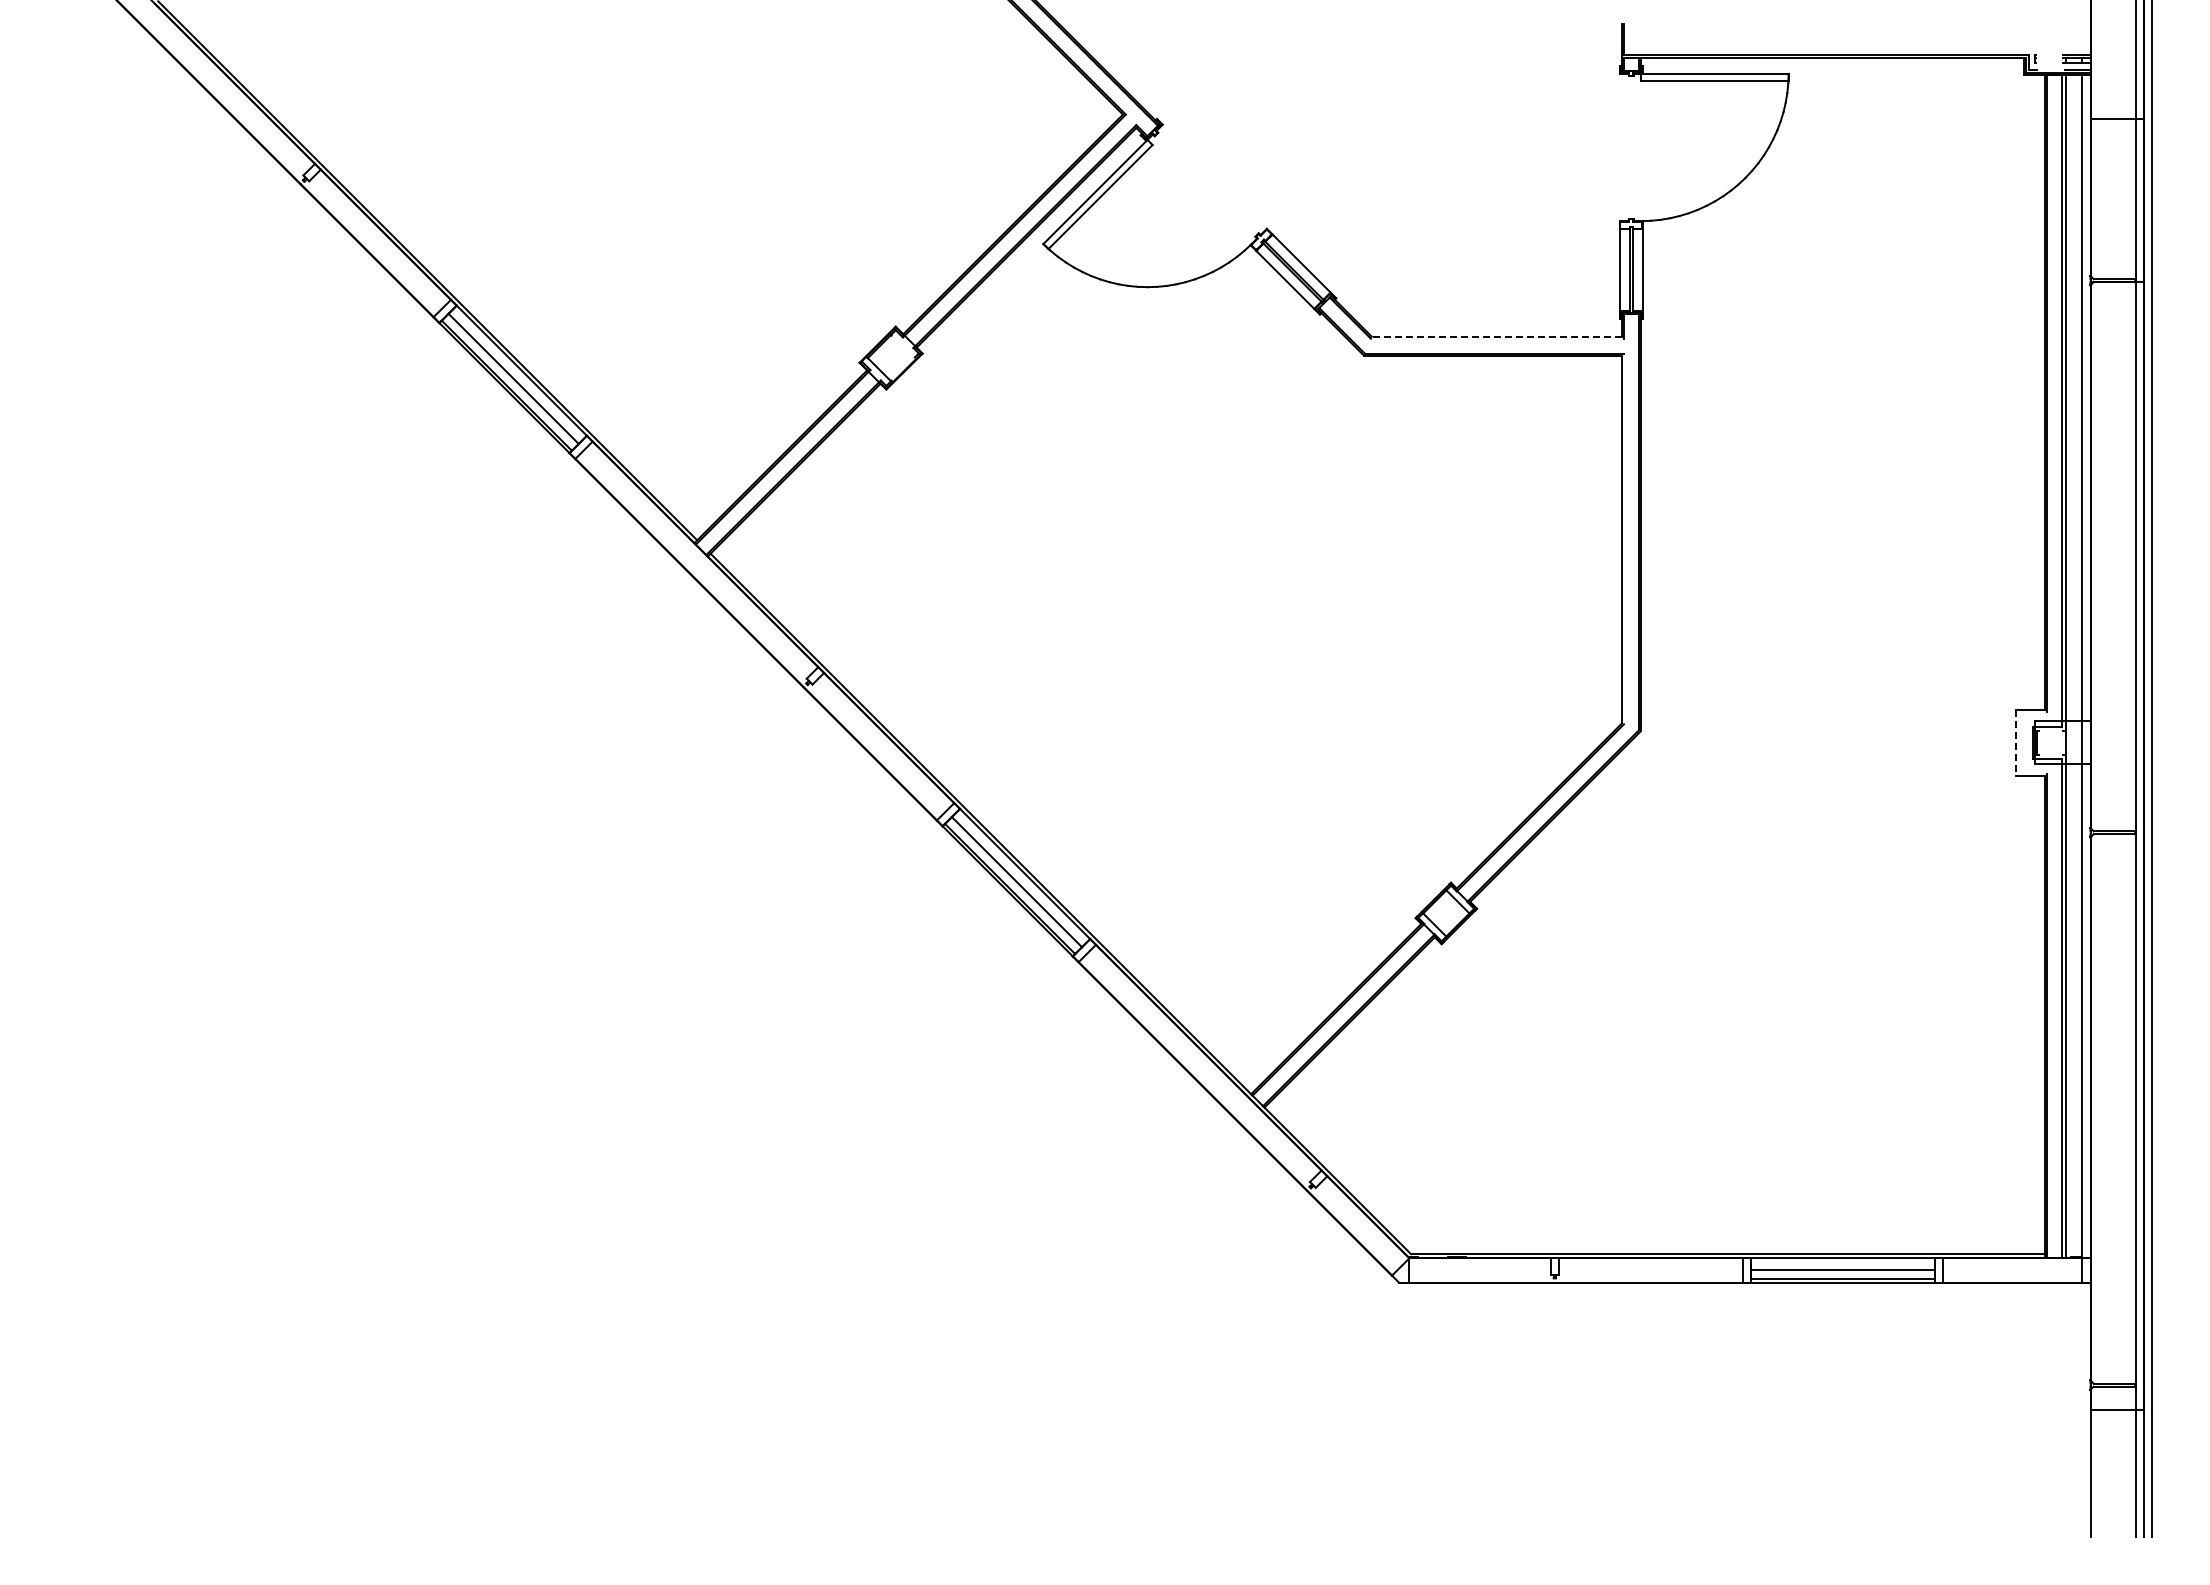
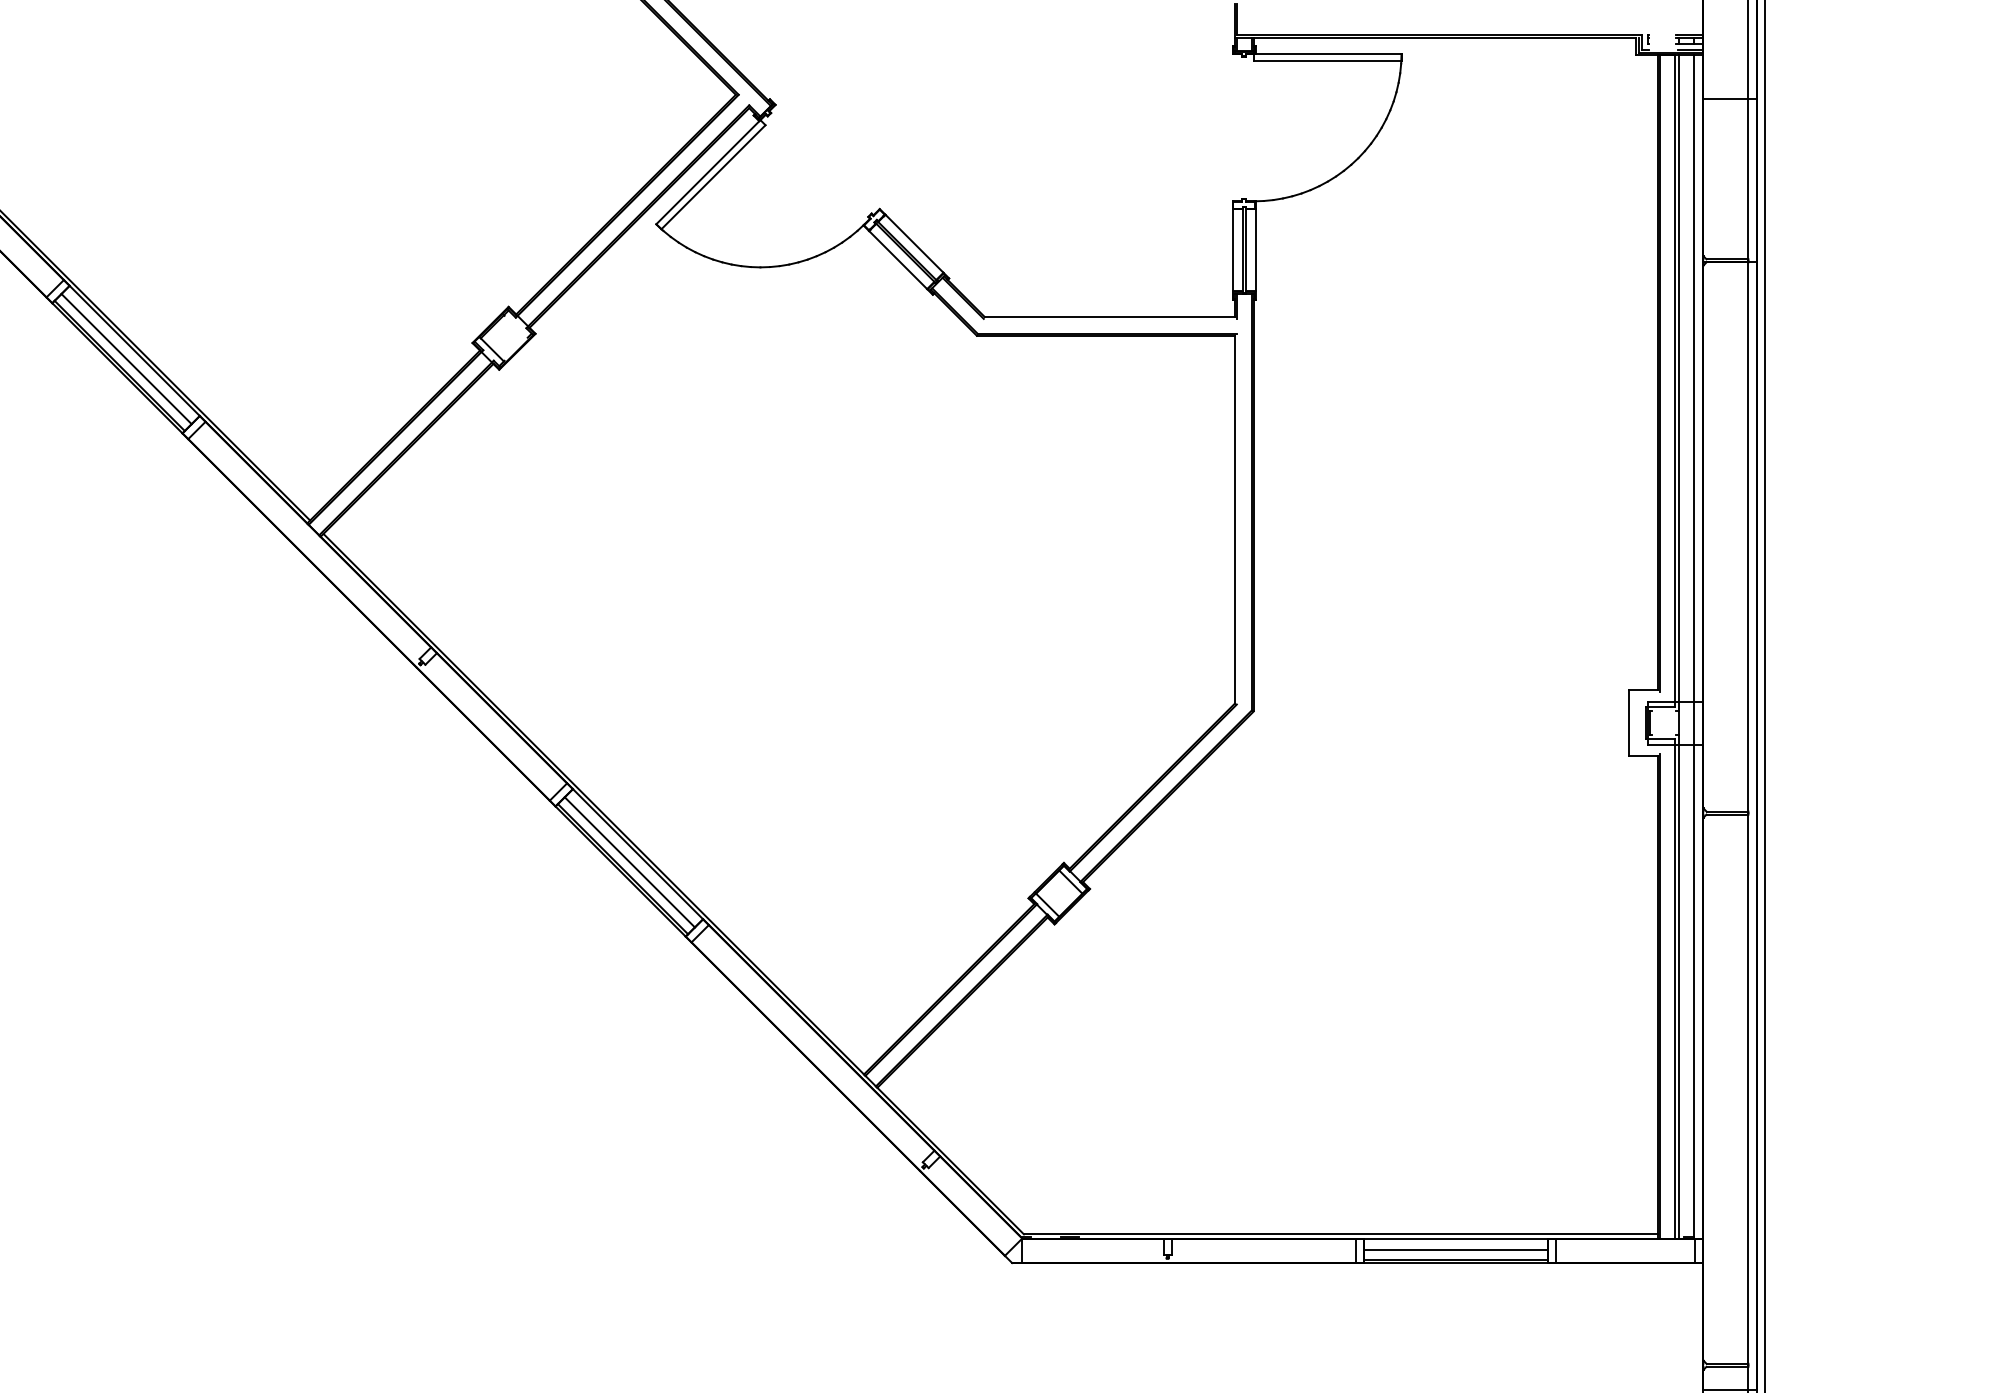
line: (1496, 336) -> (1109, 316), dashed -> solid
line: (2016, 743) -> (1629, 723), dashed -> solid

